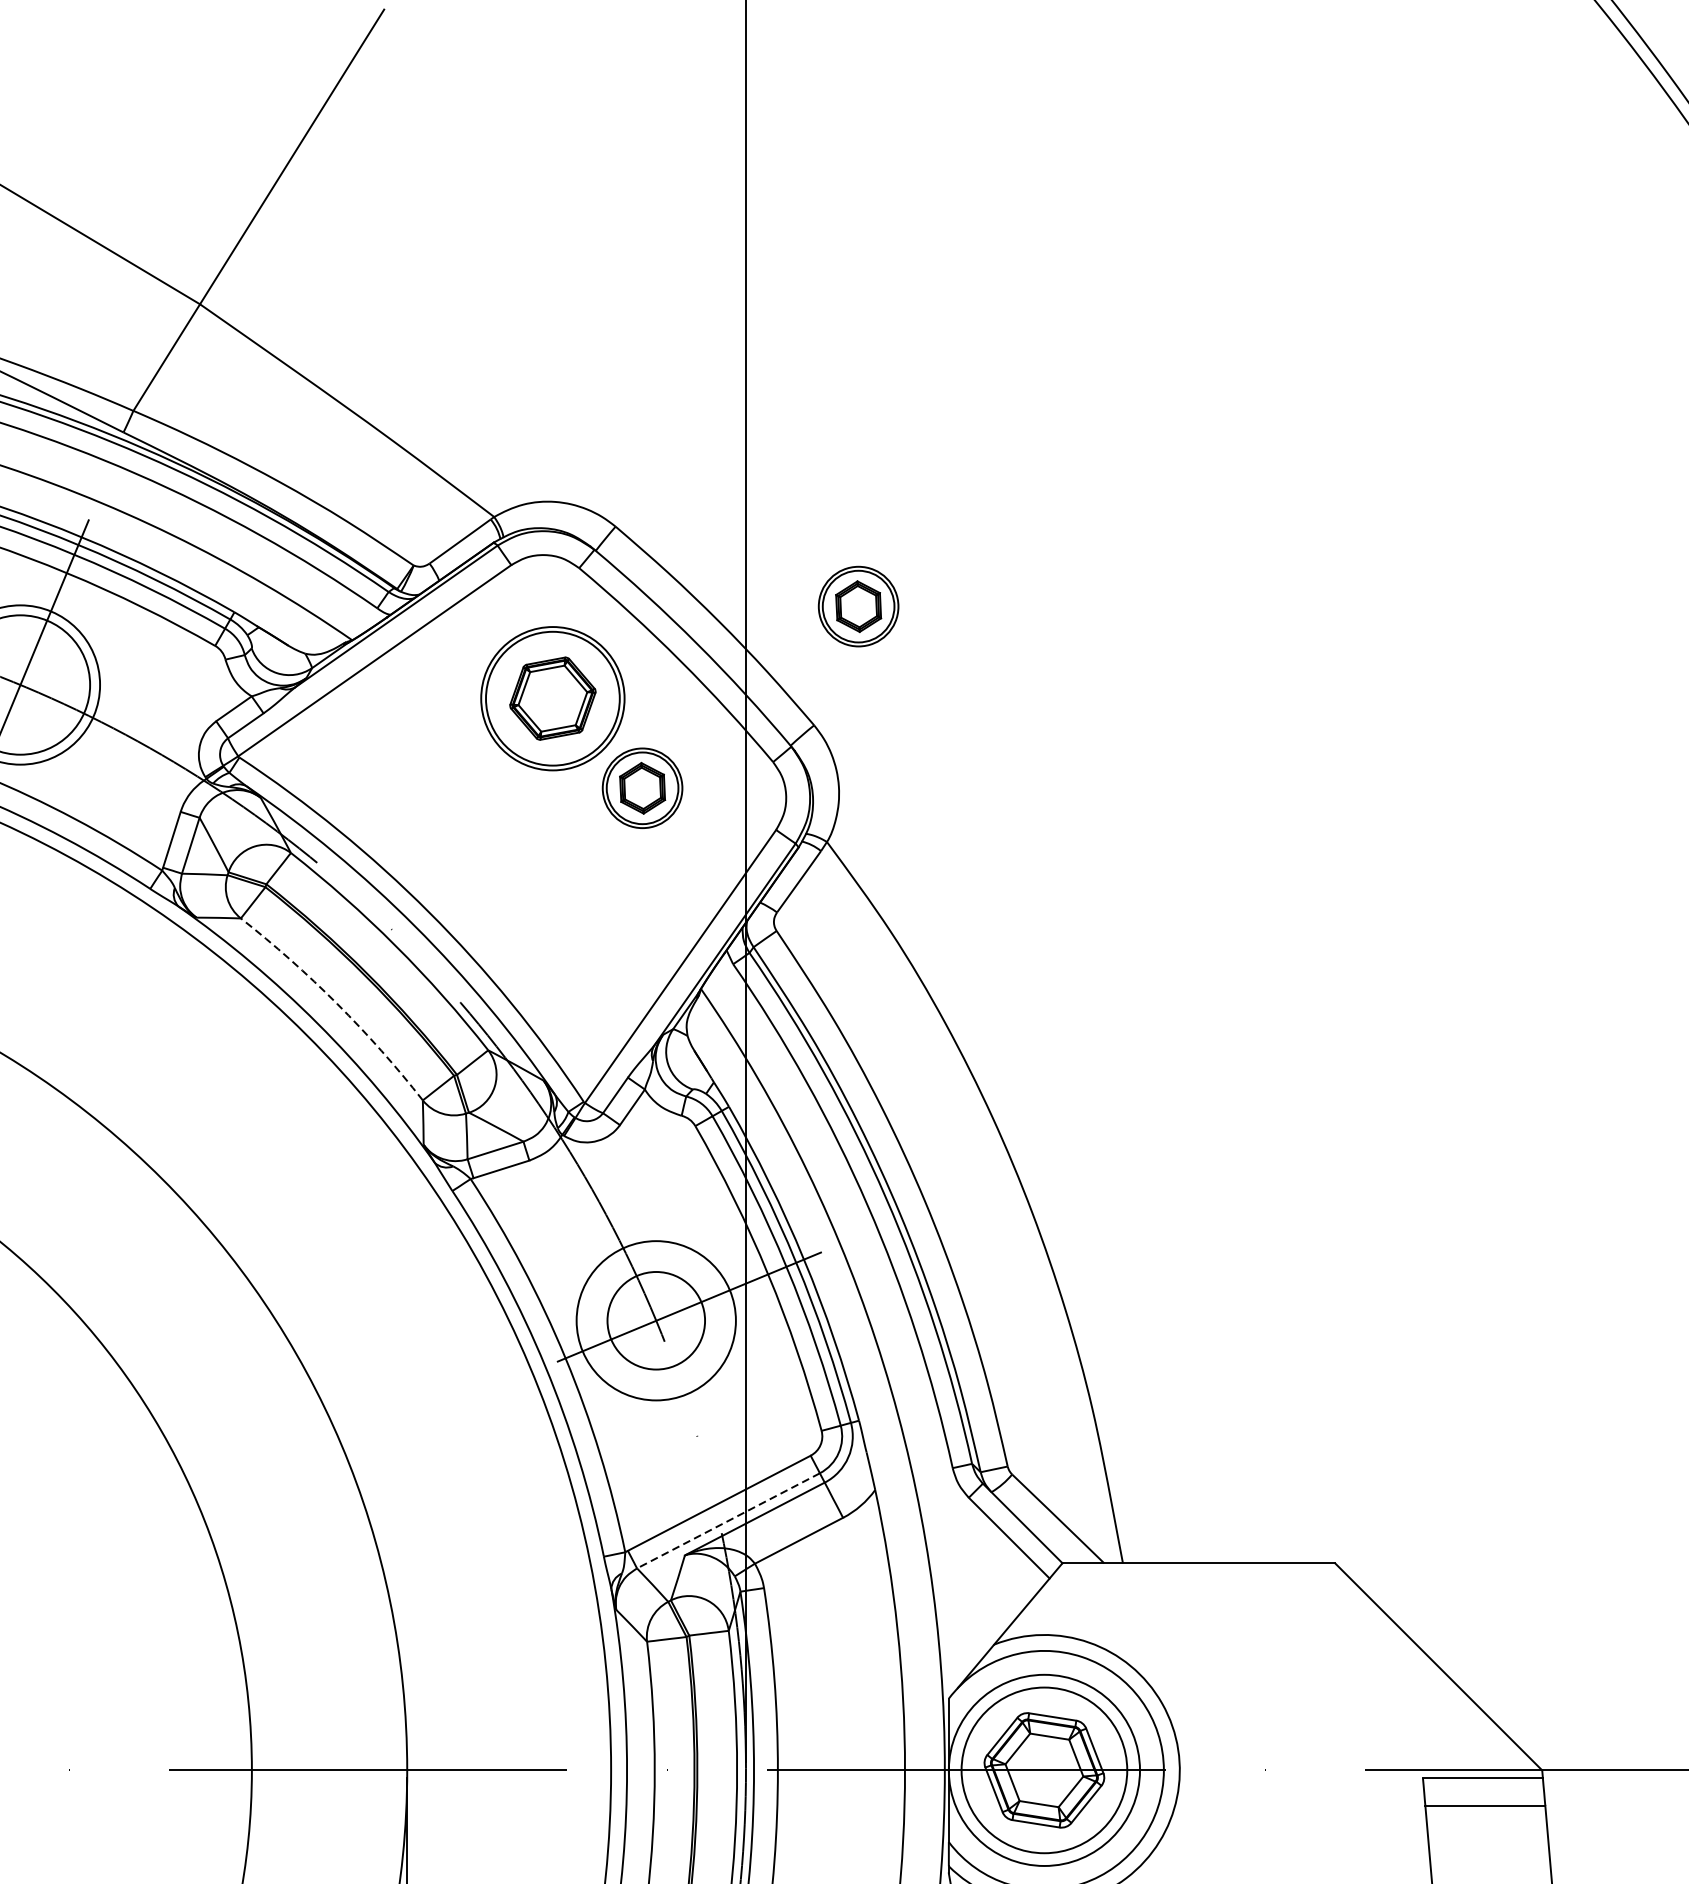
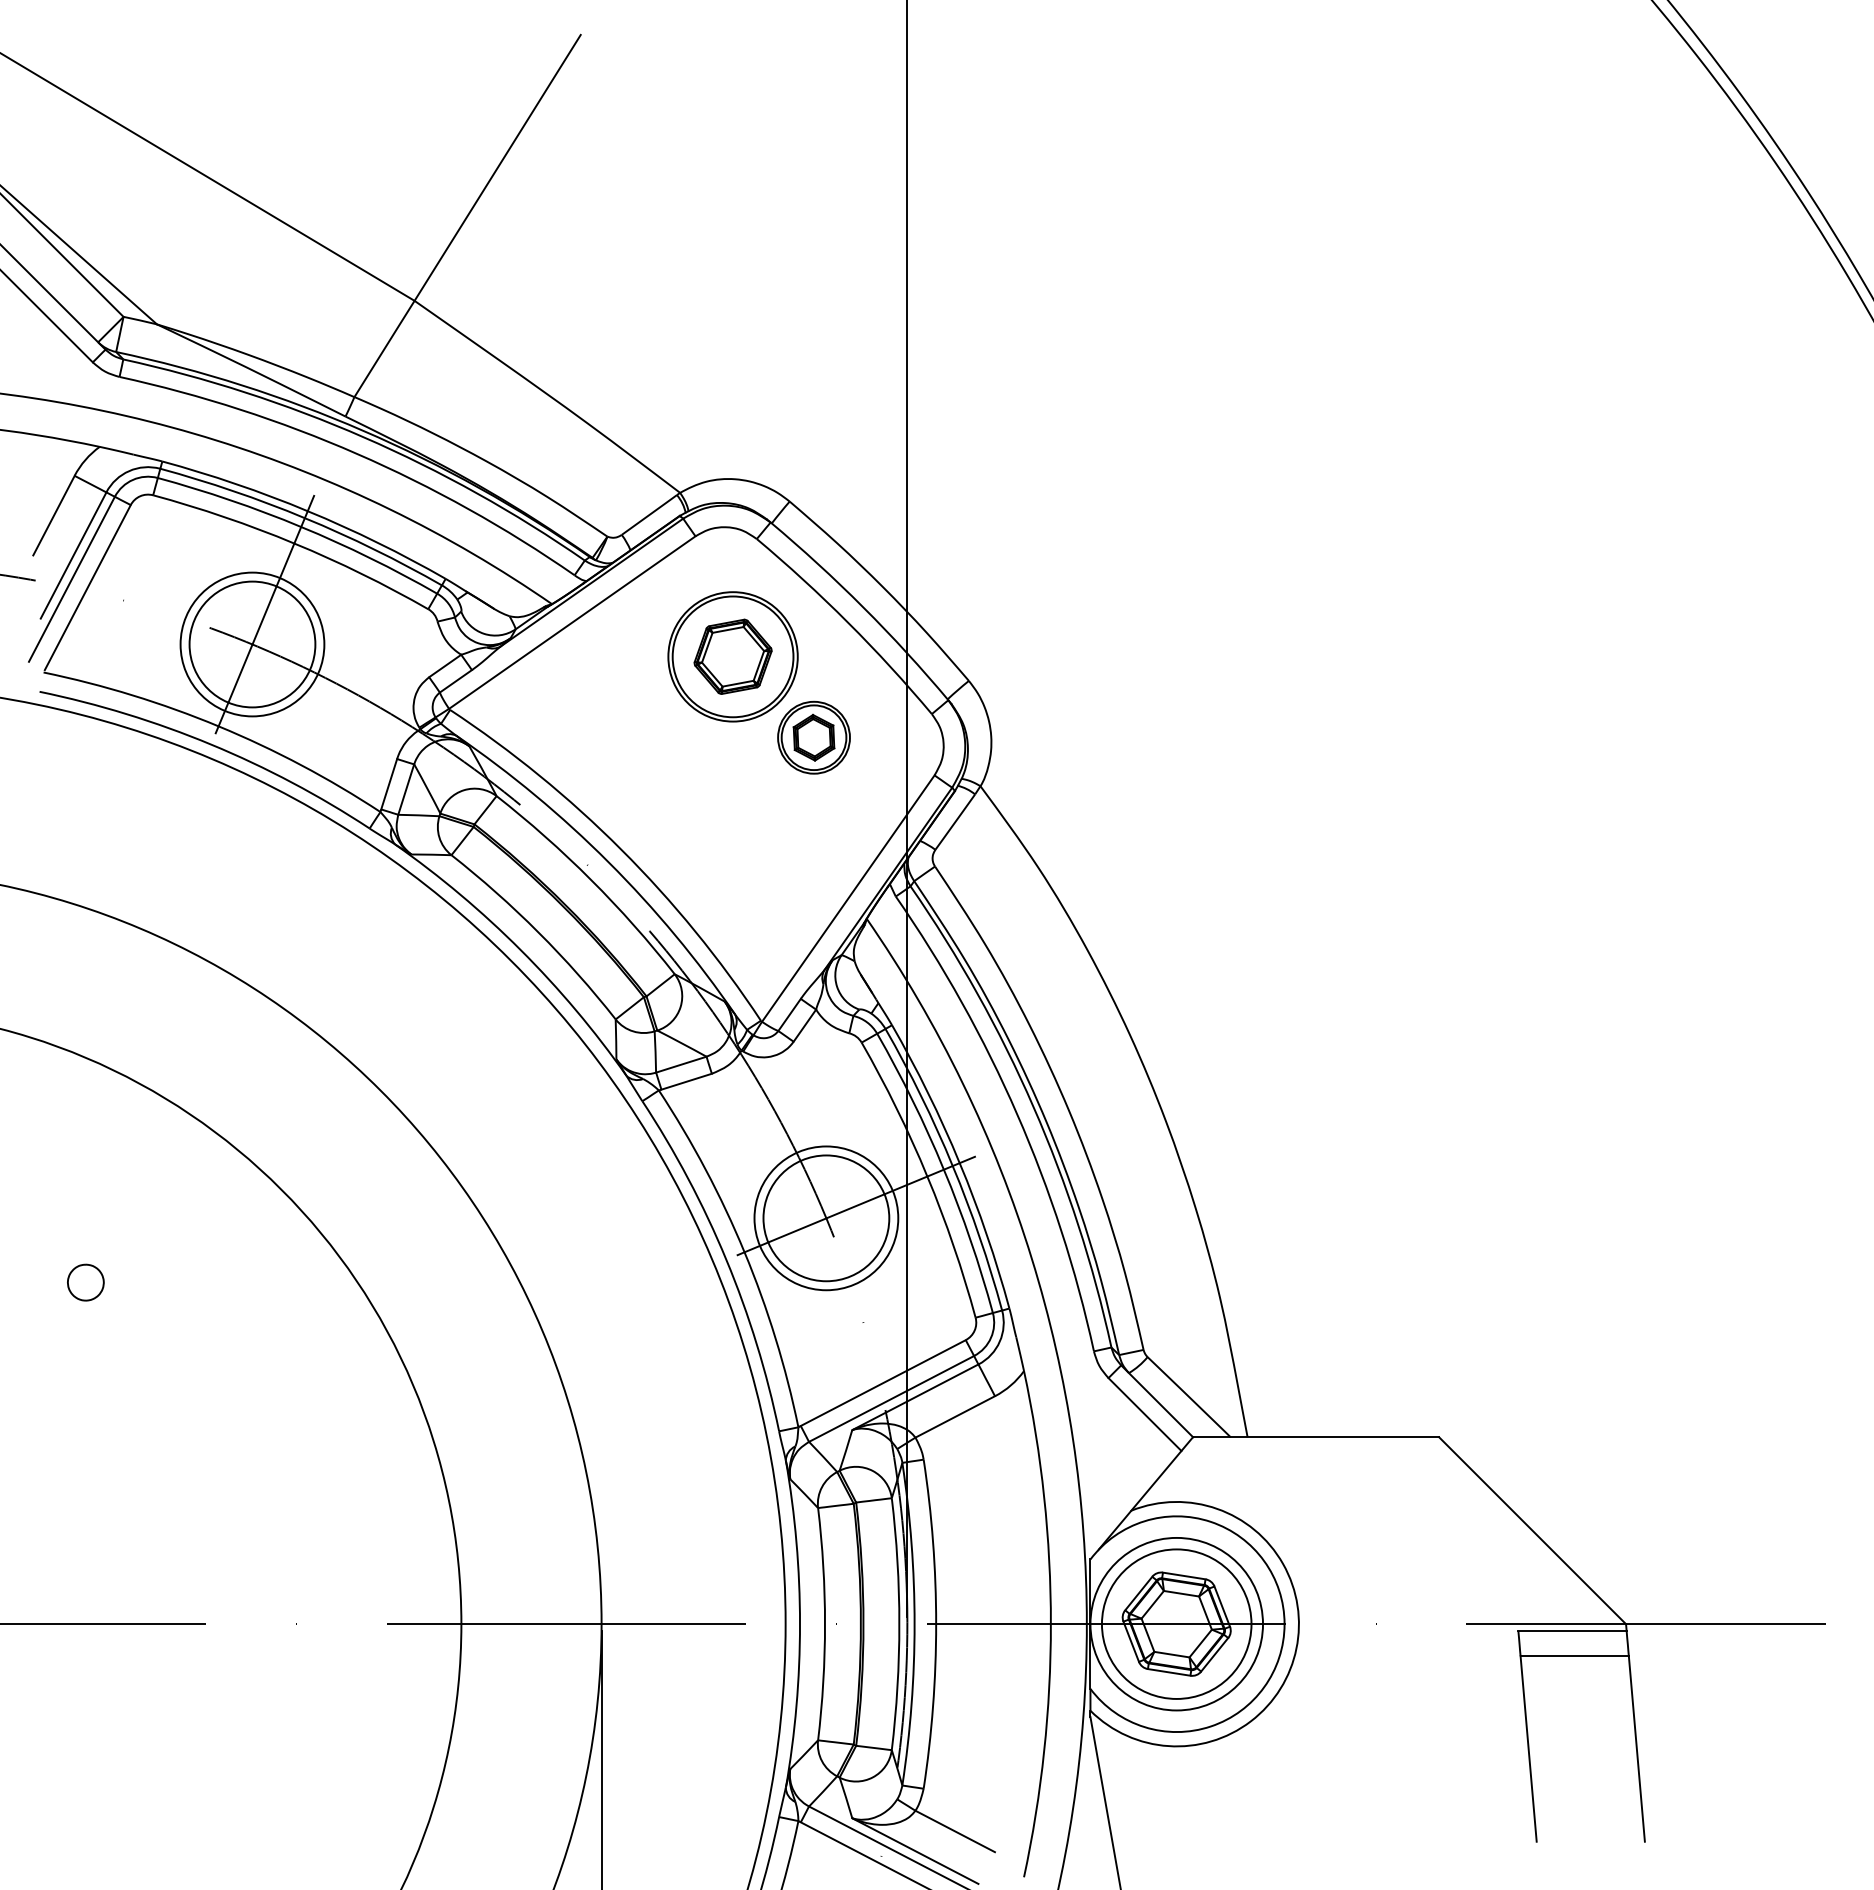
part: (858, 606) -> (1008, 573), removed
arc: (337, 1004) -> (538, 932), dashed -> solid
circle: (656, 1320) -> (826, 1218), size x1.43
line: (728, 1520) -> (891, 1398), dashed -> solid

